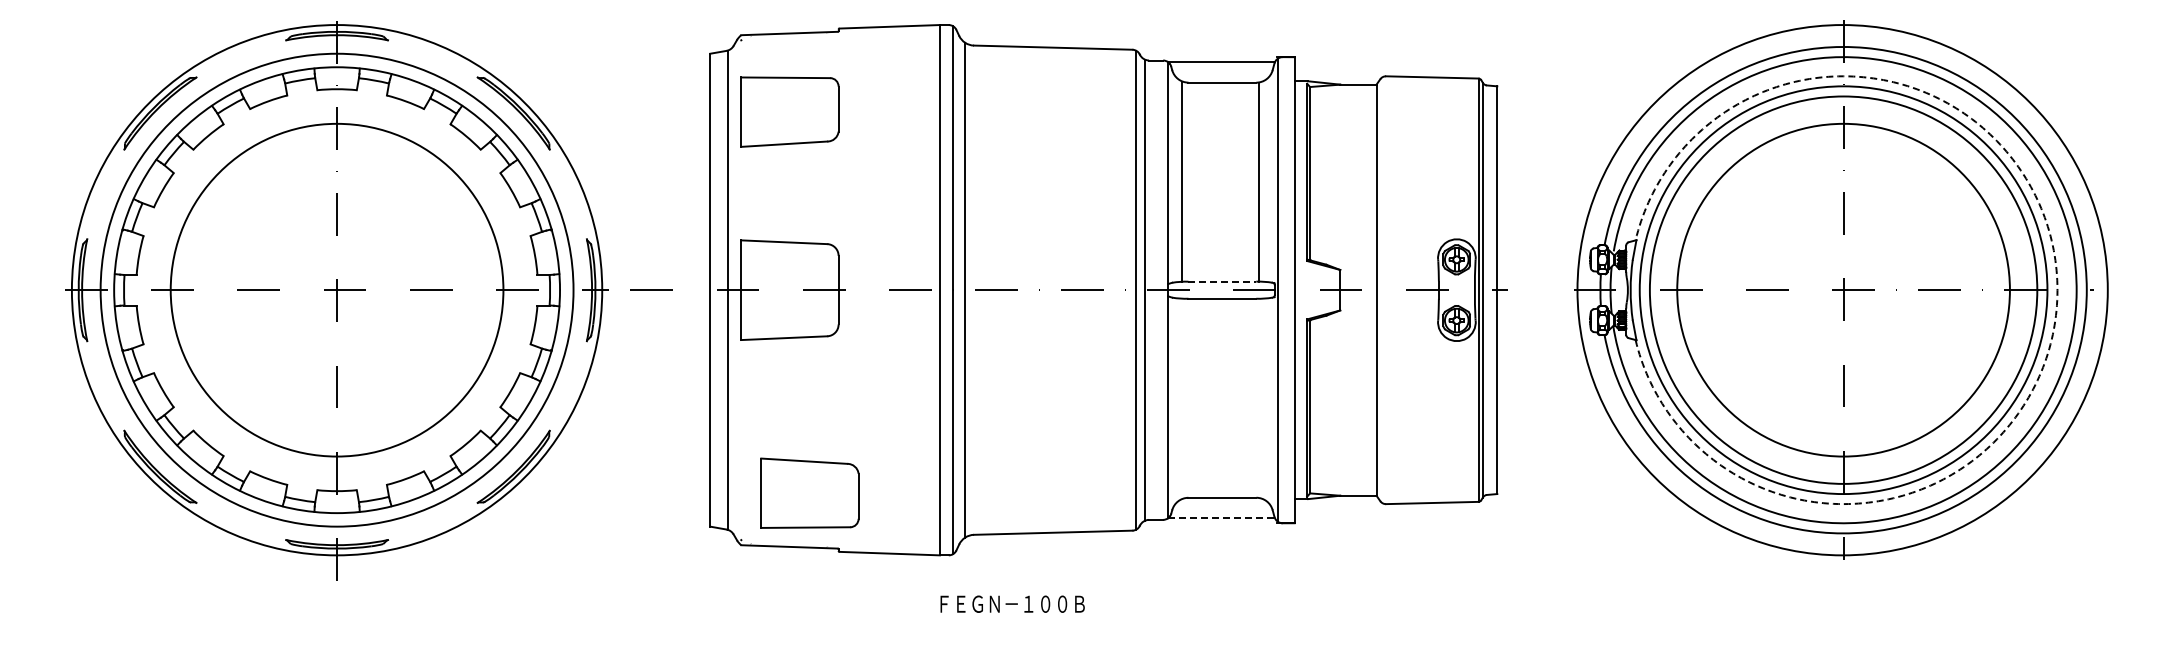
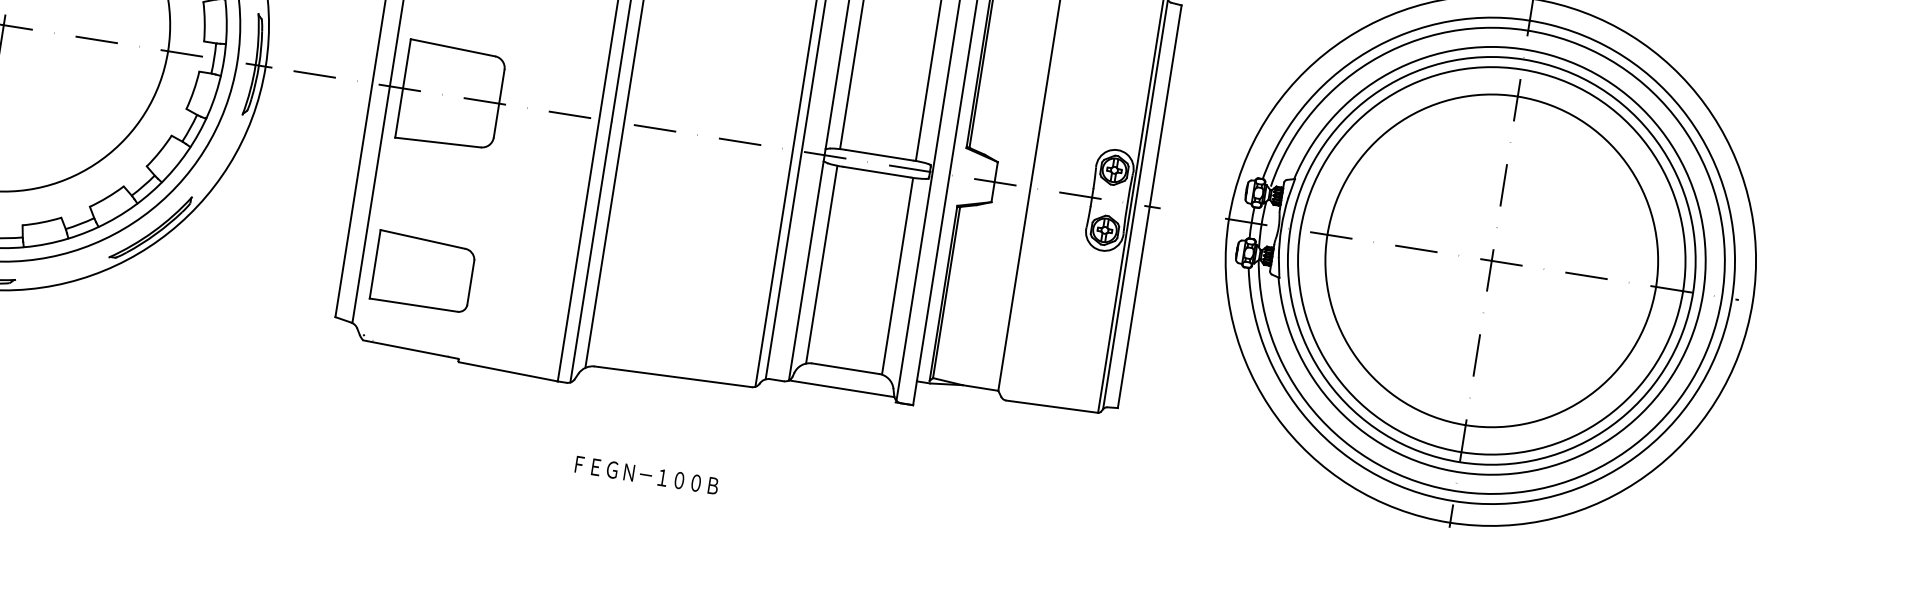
line: (1222, 281) -> (879, 155), dashed -> solid
arc: (2057, 290) -> (1703, 294), dashed -> solid
line: (1259, 397) -> (898, 275), added
line: (1182, 398) -> (821, 264), added
part: (809, 492) -> (422, 271), moved
line: (1221, 518) -> (841, 389), dashed -> solid
text: (1012, 603) -> (646, 474), moved

